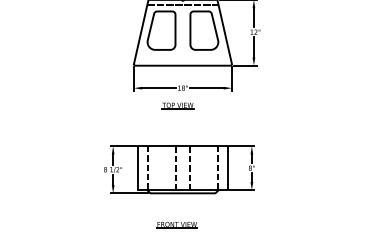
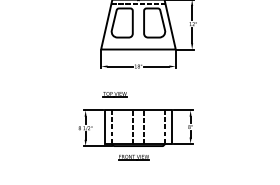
part: (177, 105) -> (114, 94), moved
part: (176, 225) -> (133, 157), moved

